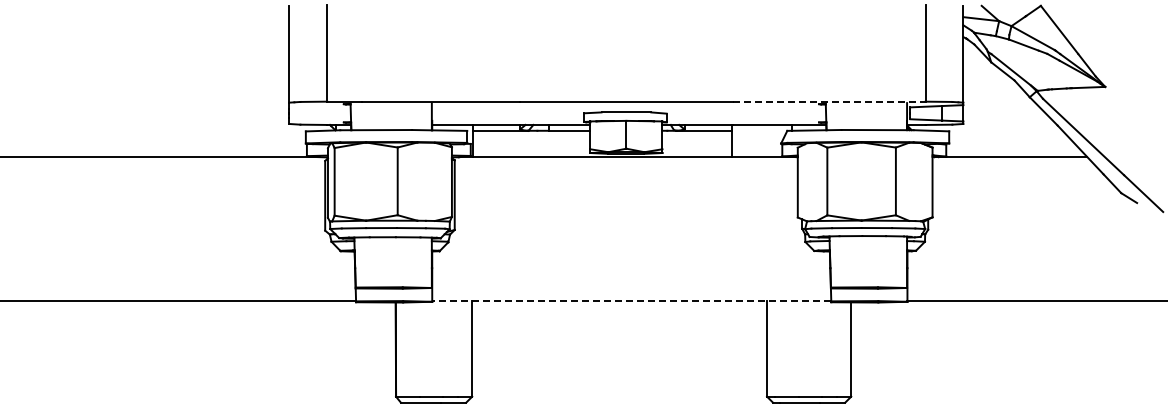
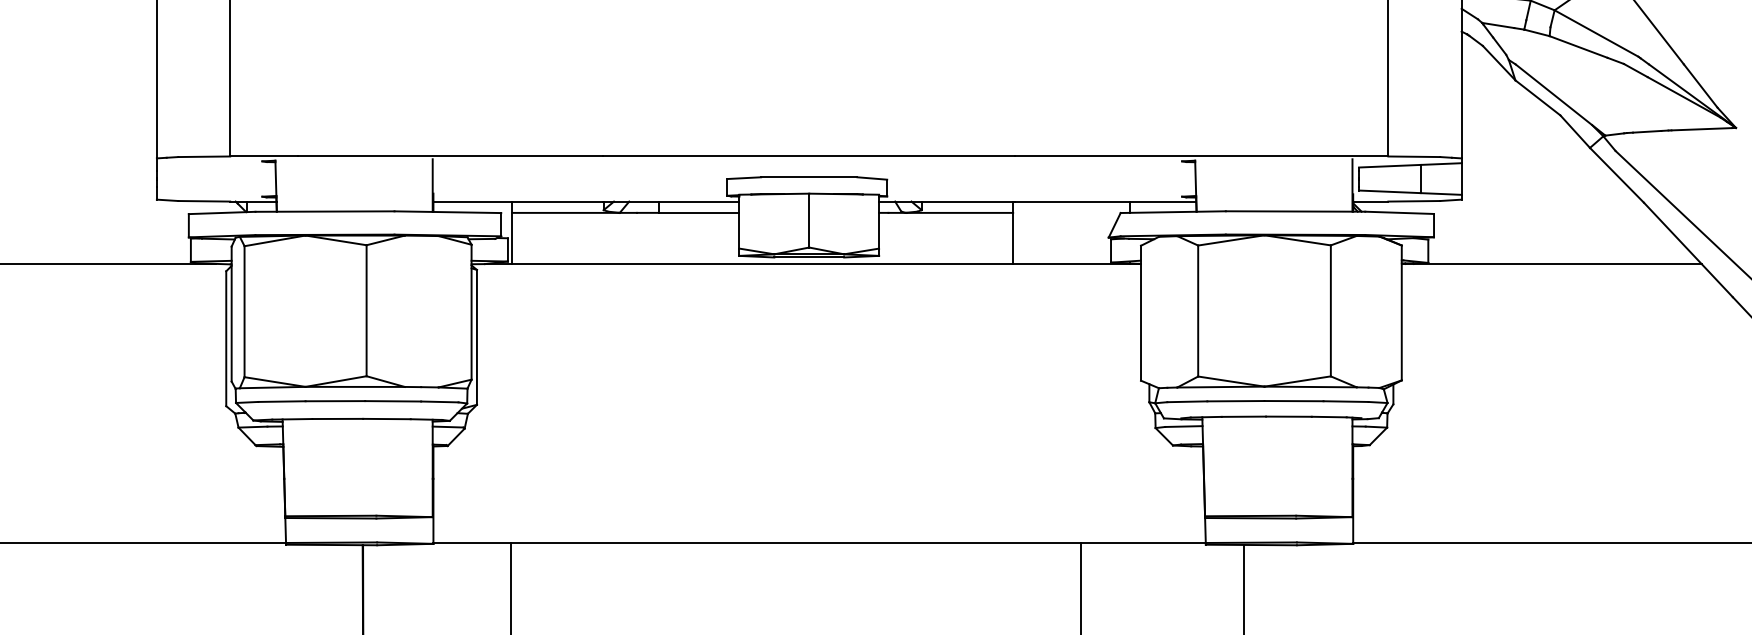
line: (829, 101) -> (1202, 156), dashed -> solid
line: (631, 301) -> (819, 543), dashed -> solid

